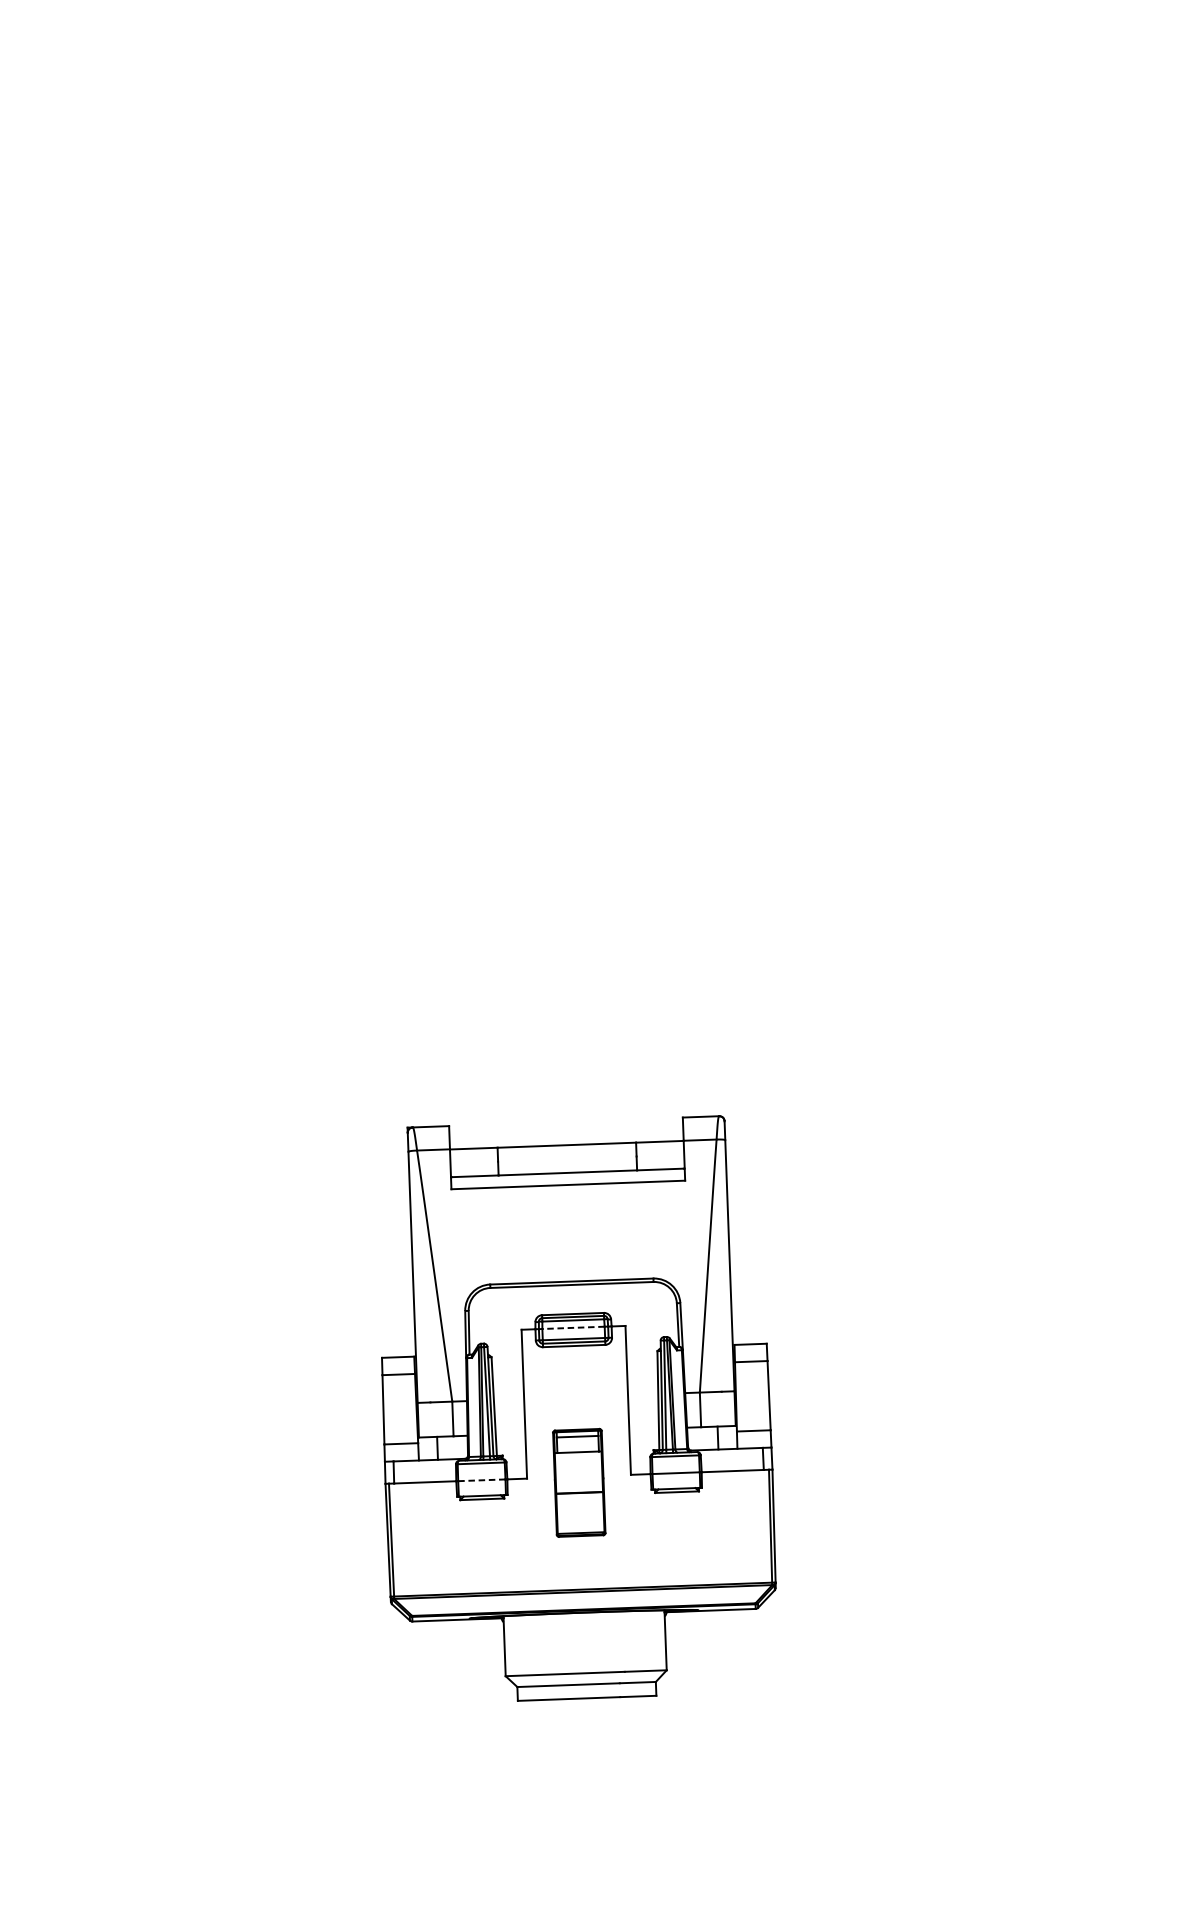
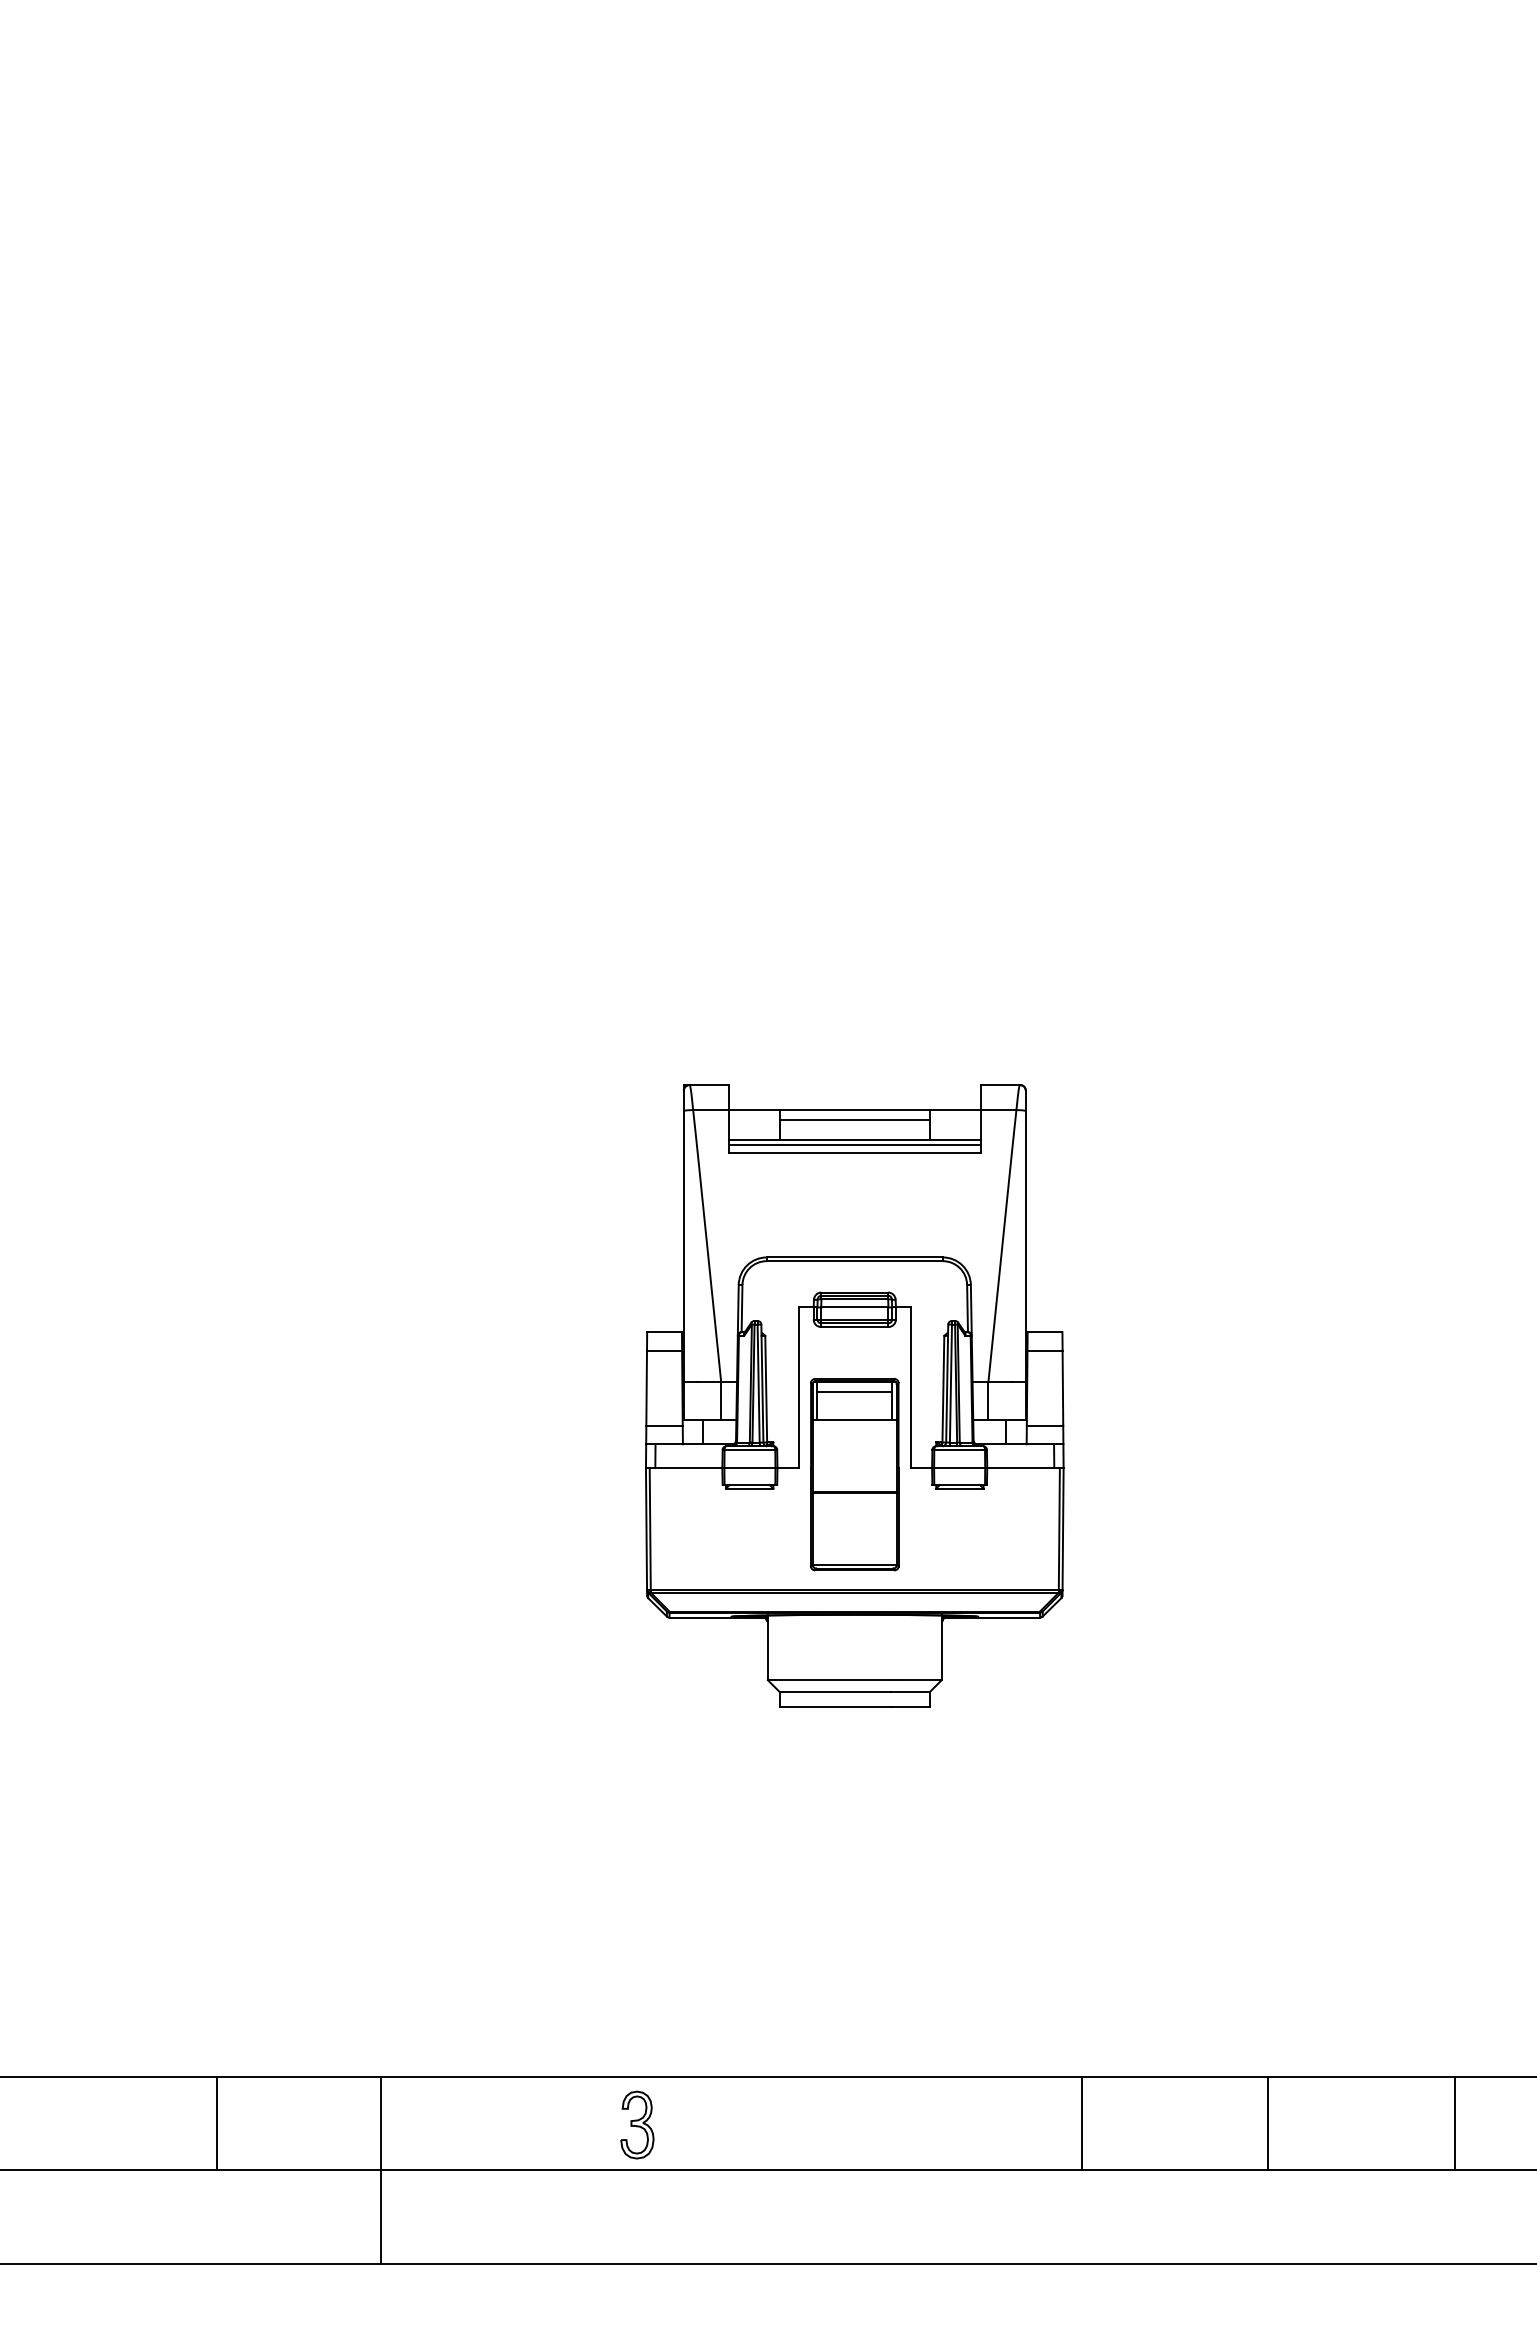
line: (566, 1153) -> (854, 1119), added
line: (567, 1176) -> (854, 1144), added
line: (573, 1327) -> (854, 1307), dashed -> solid
line: (481, 1480) -> (749, 1468), dashed -> solid
part: (578, 1482) -> (854, 1474), size x1.67

